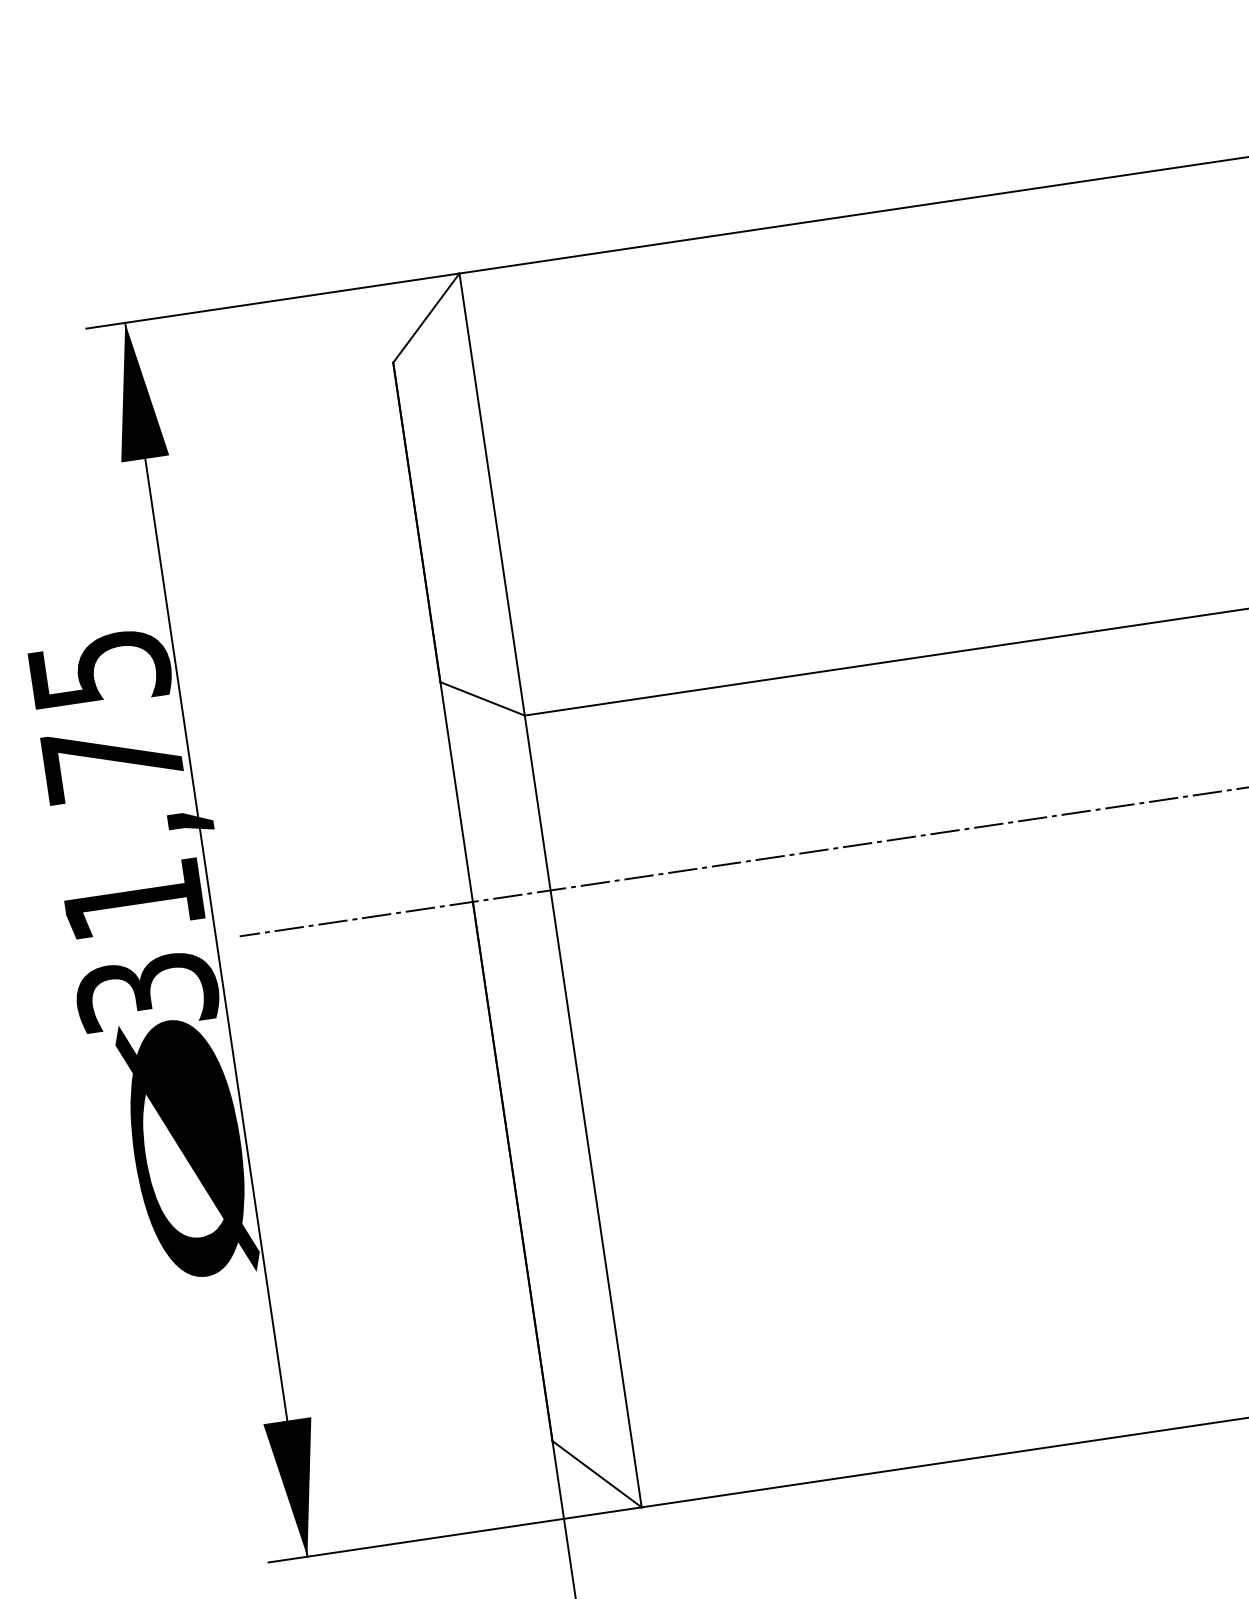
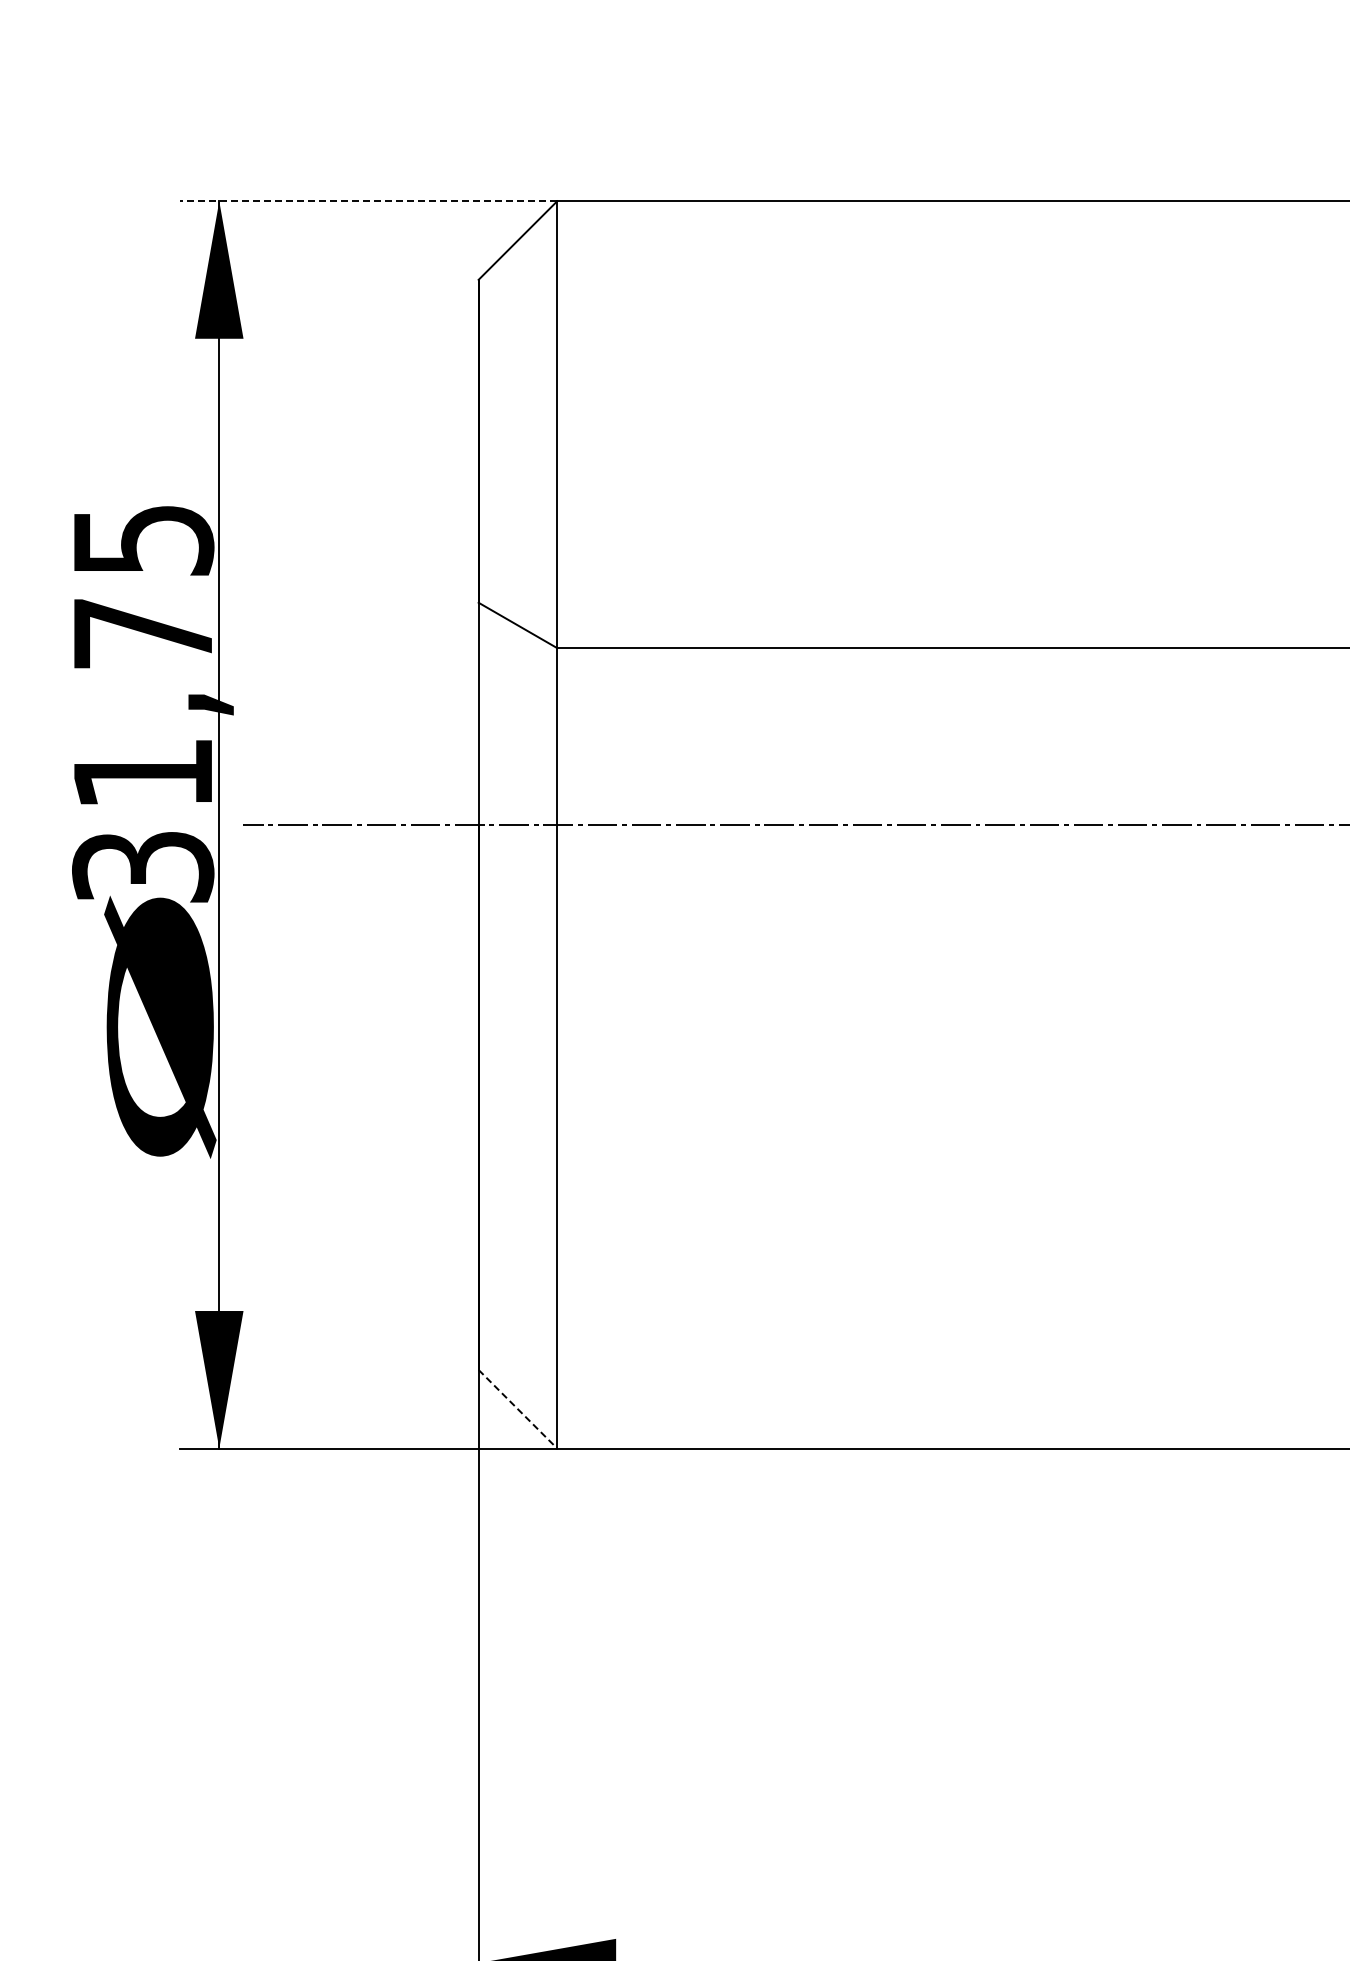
line: (272, 301) -> (368, 201), solid -> dashed
line: (596, 1474) -> (517, 1409), solid -> dashed

